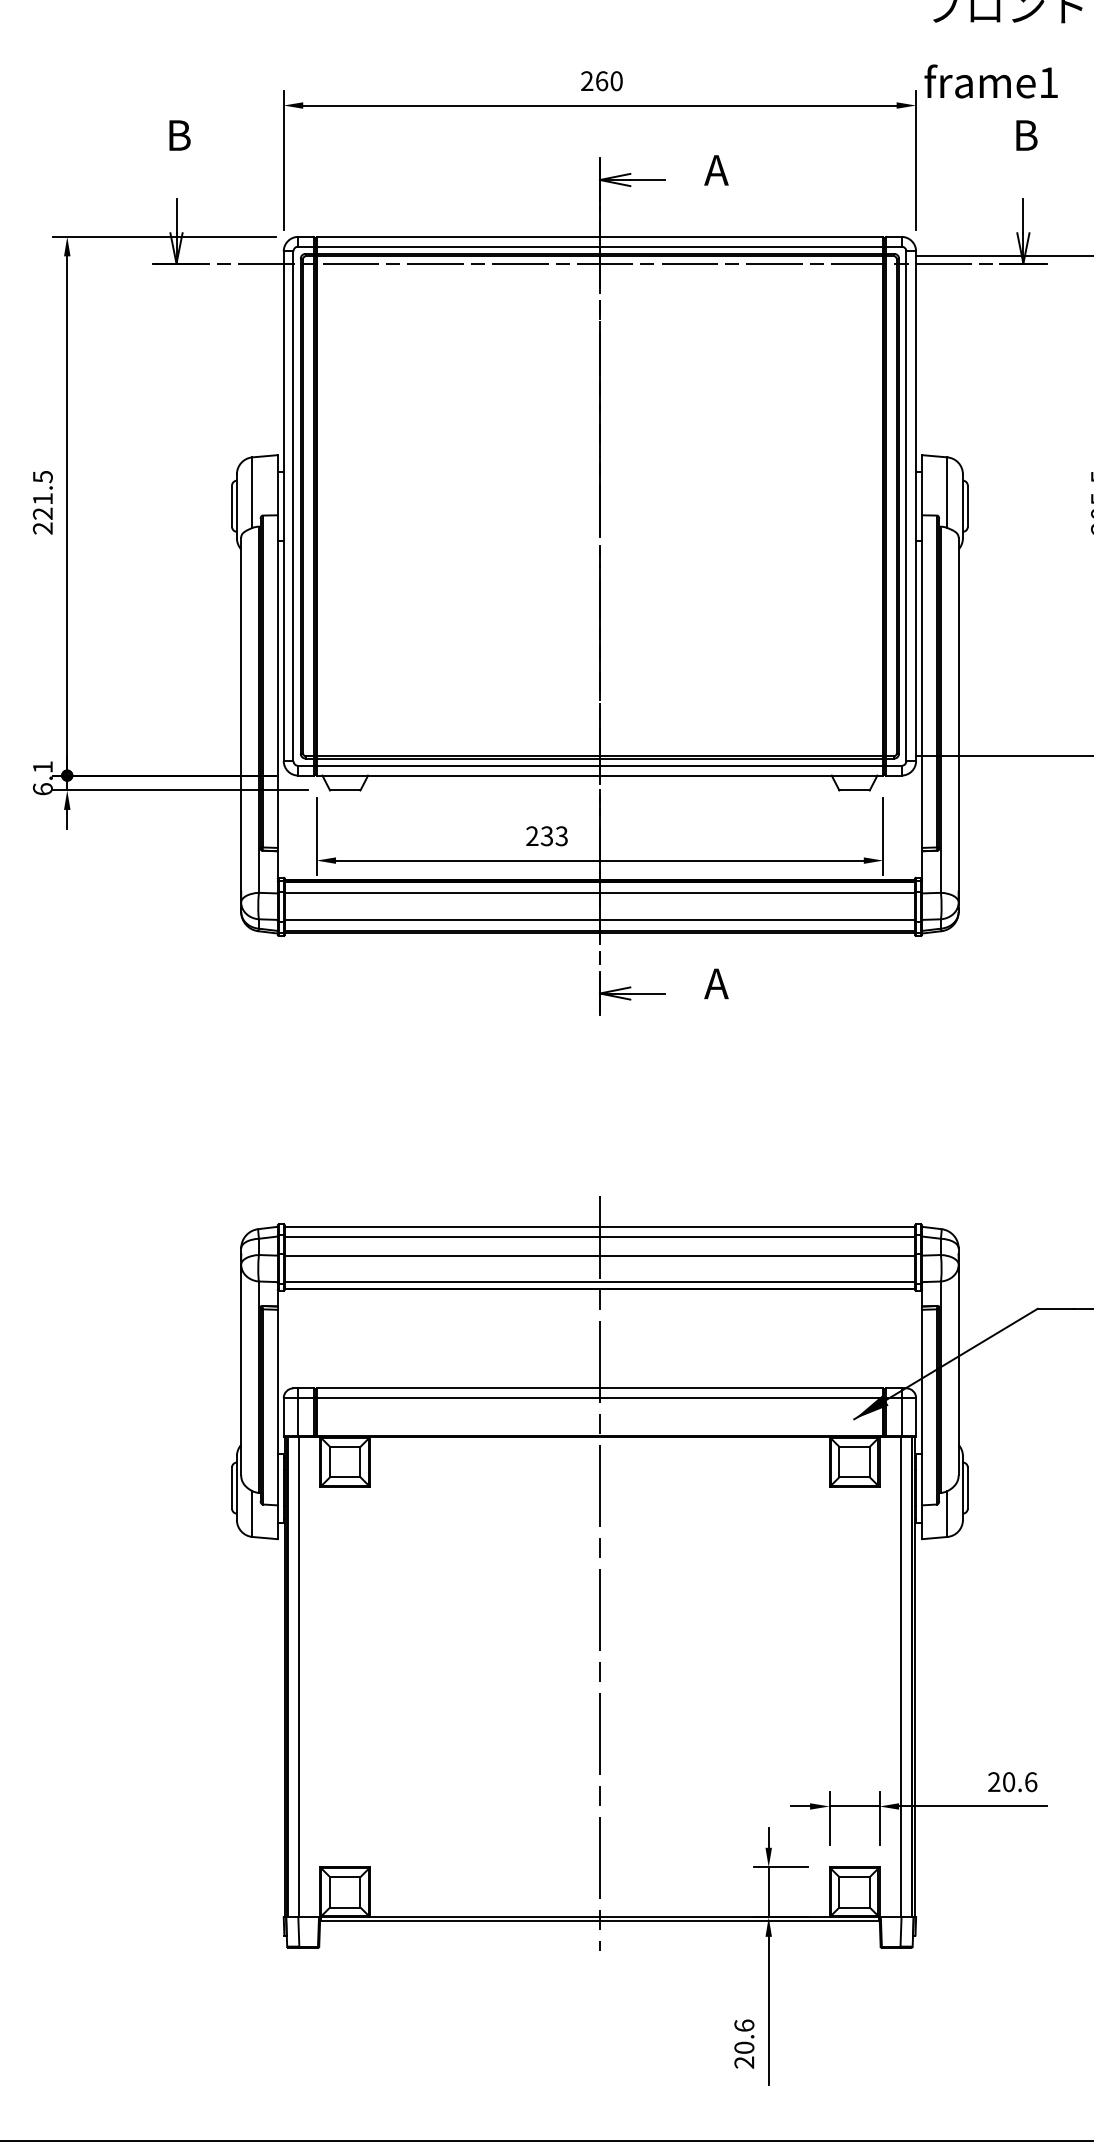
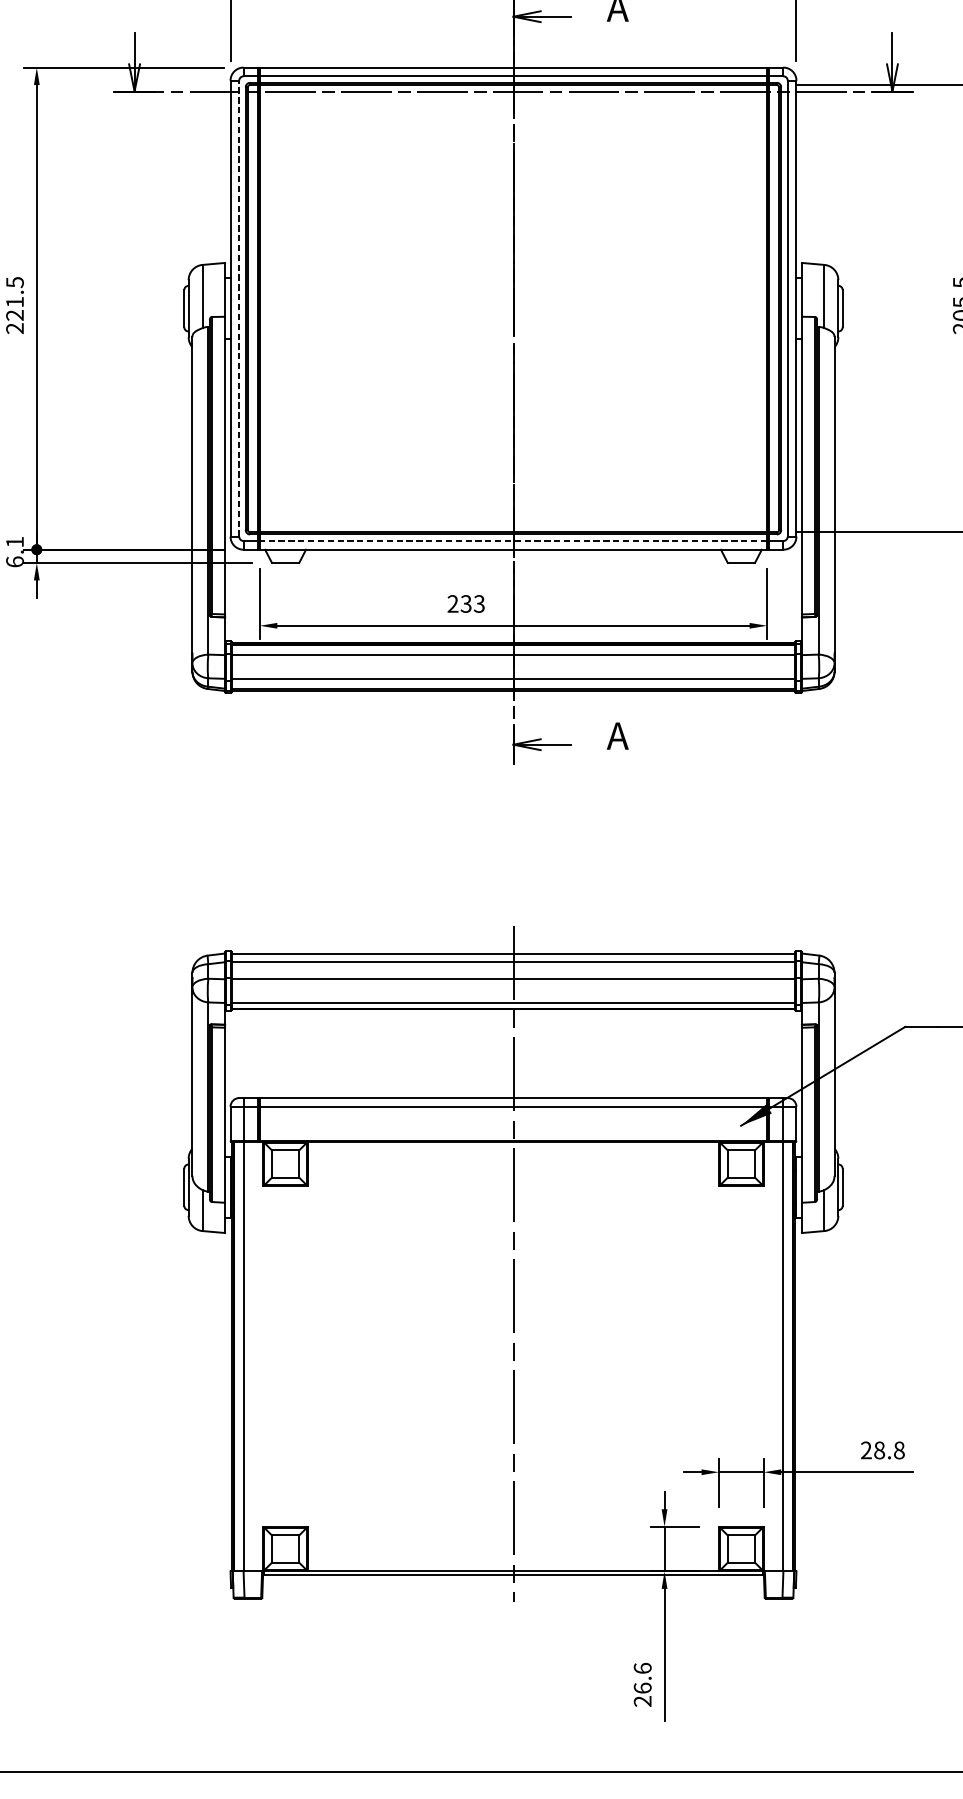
line: (293, 506) -> (239, 308), solid -> dashed
line: (599, 765) -> (513, 540), solid -> dashed
text: (1020, 1781) -> (889, 1449), 20.6 -> 28.8
text: (744, 2047) -> (642, 1687), 20.6 -> 26.6

